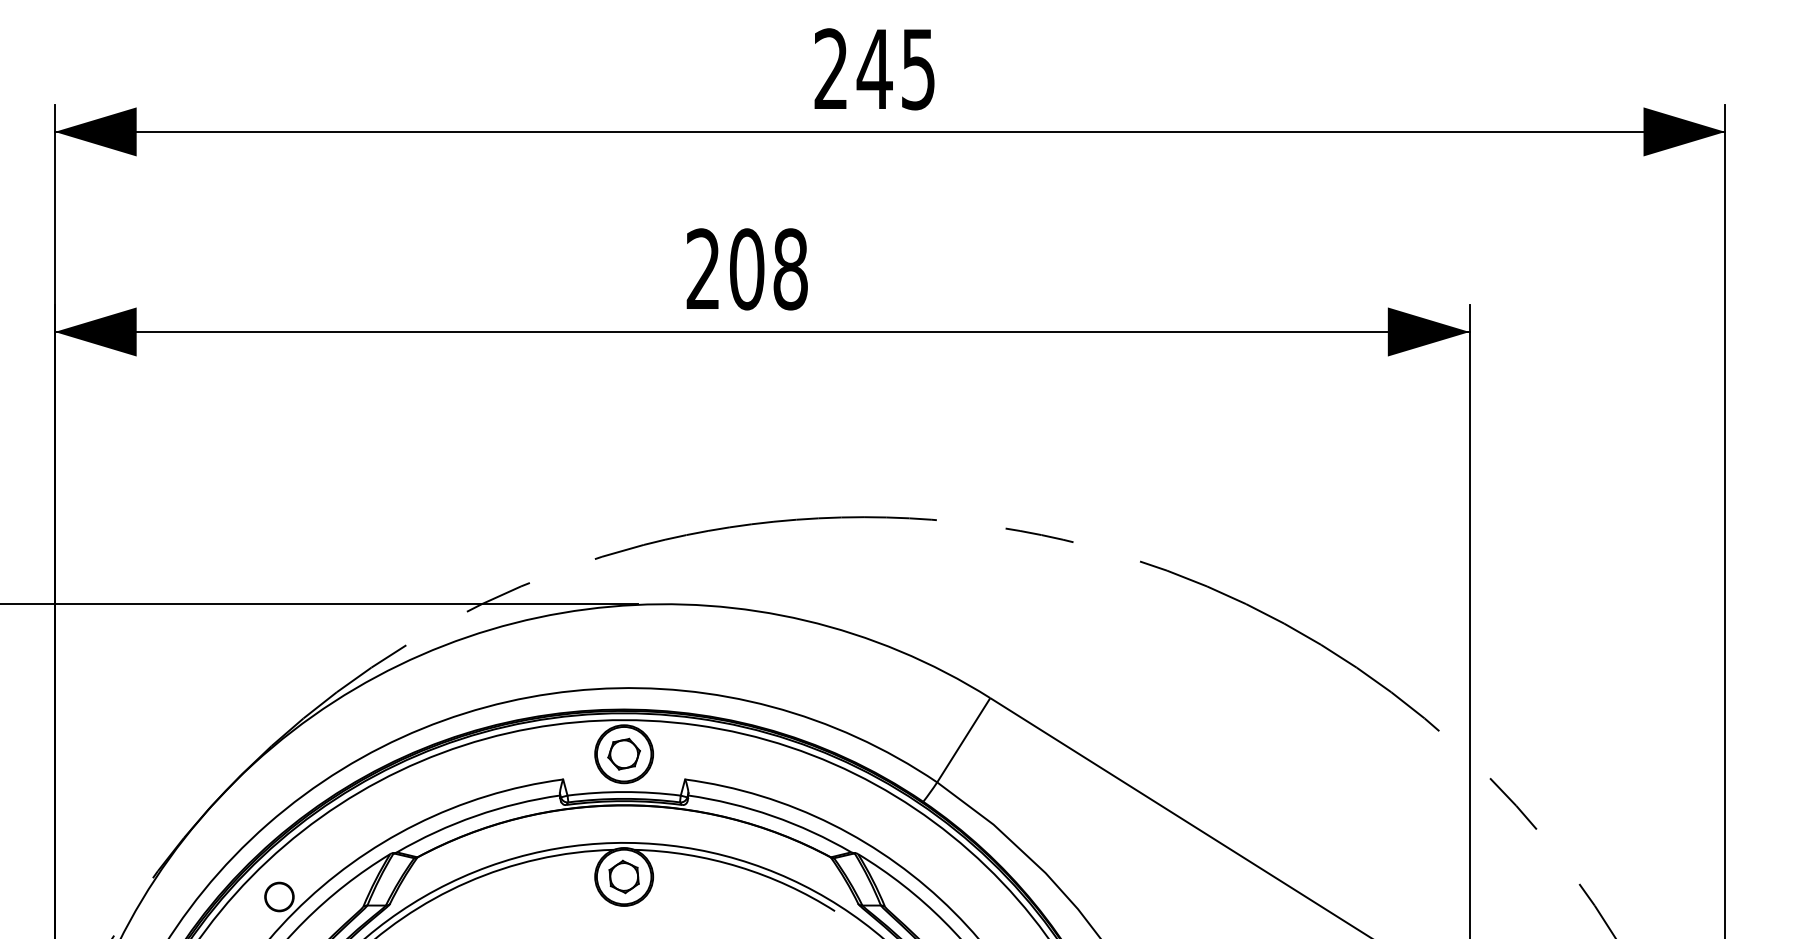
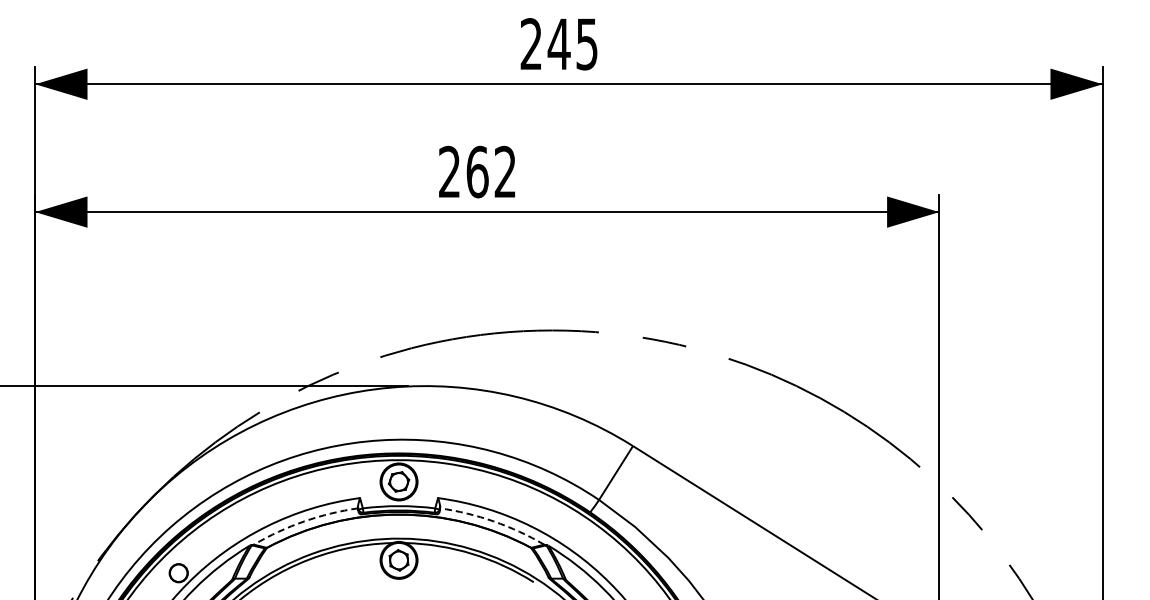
text: (768, 268) -> (491, 171), 208 -> 262
arc: (476, 816) -> (304, 521), solid -> dashed
arc: (771, 816) -> (493, 521), solid -> dashed

